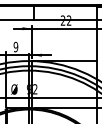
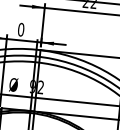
text: (15, 47) -> (20, 30), 9 -> 0

